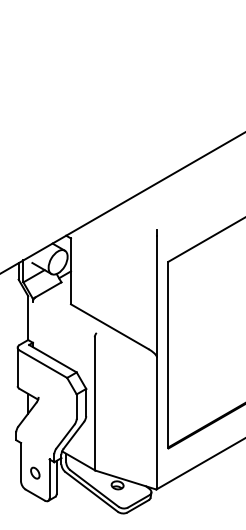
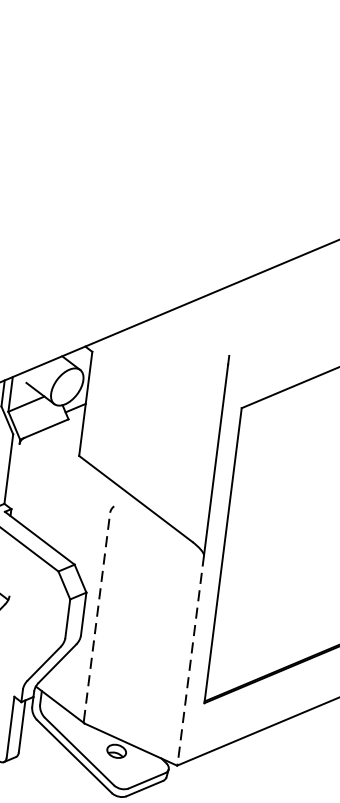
line: (94, 403) -> (96, 617), solid -> dashed
line: (156, 422) -> (190, 659), solid -> dashed

